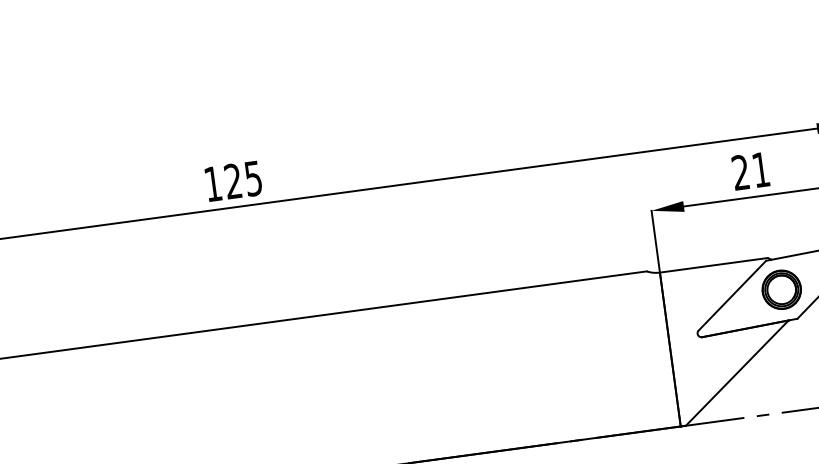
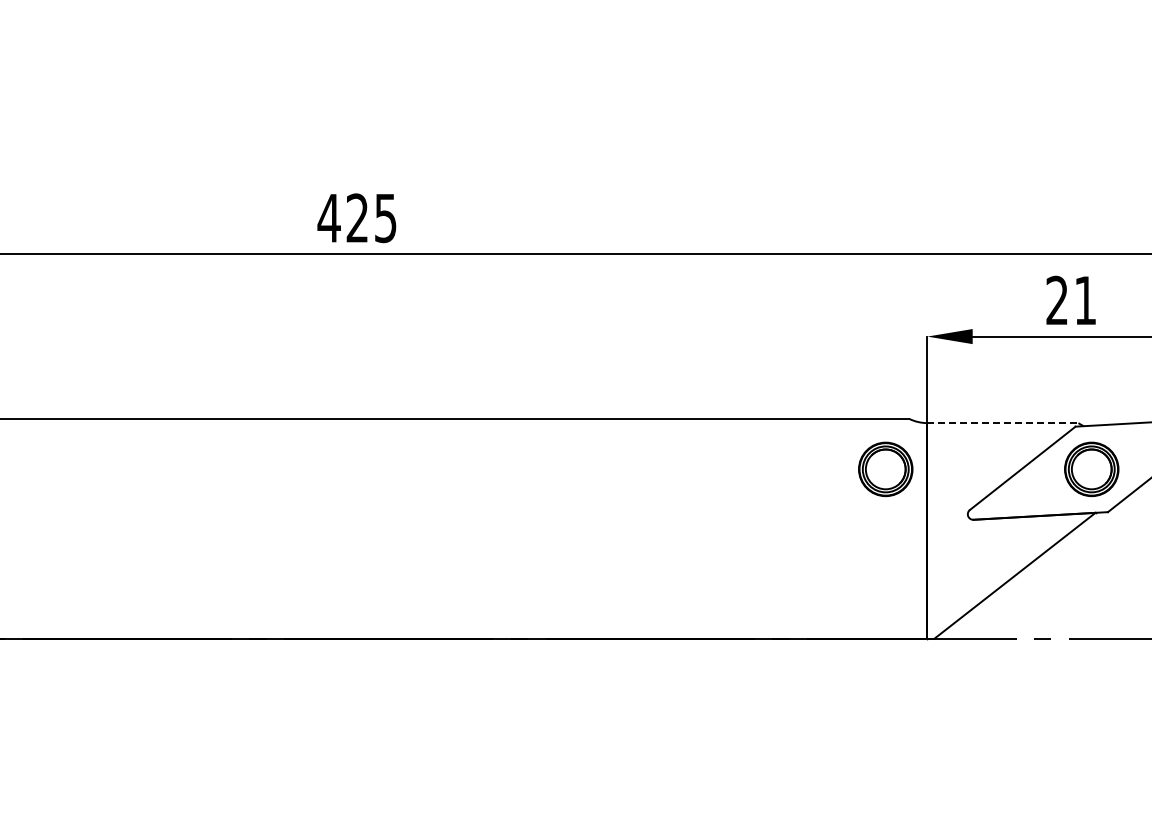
text: (212, 184) -> (328, 218), 125 -> 425
line: (713, 265) -> (1002, 423), solid -> dashed
part: (634, 309) -> (885, 469), added

